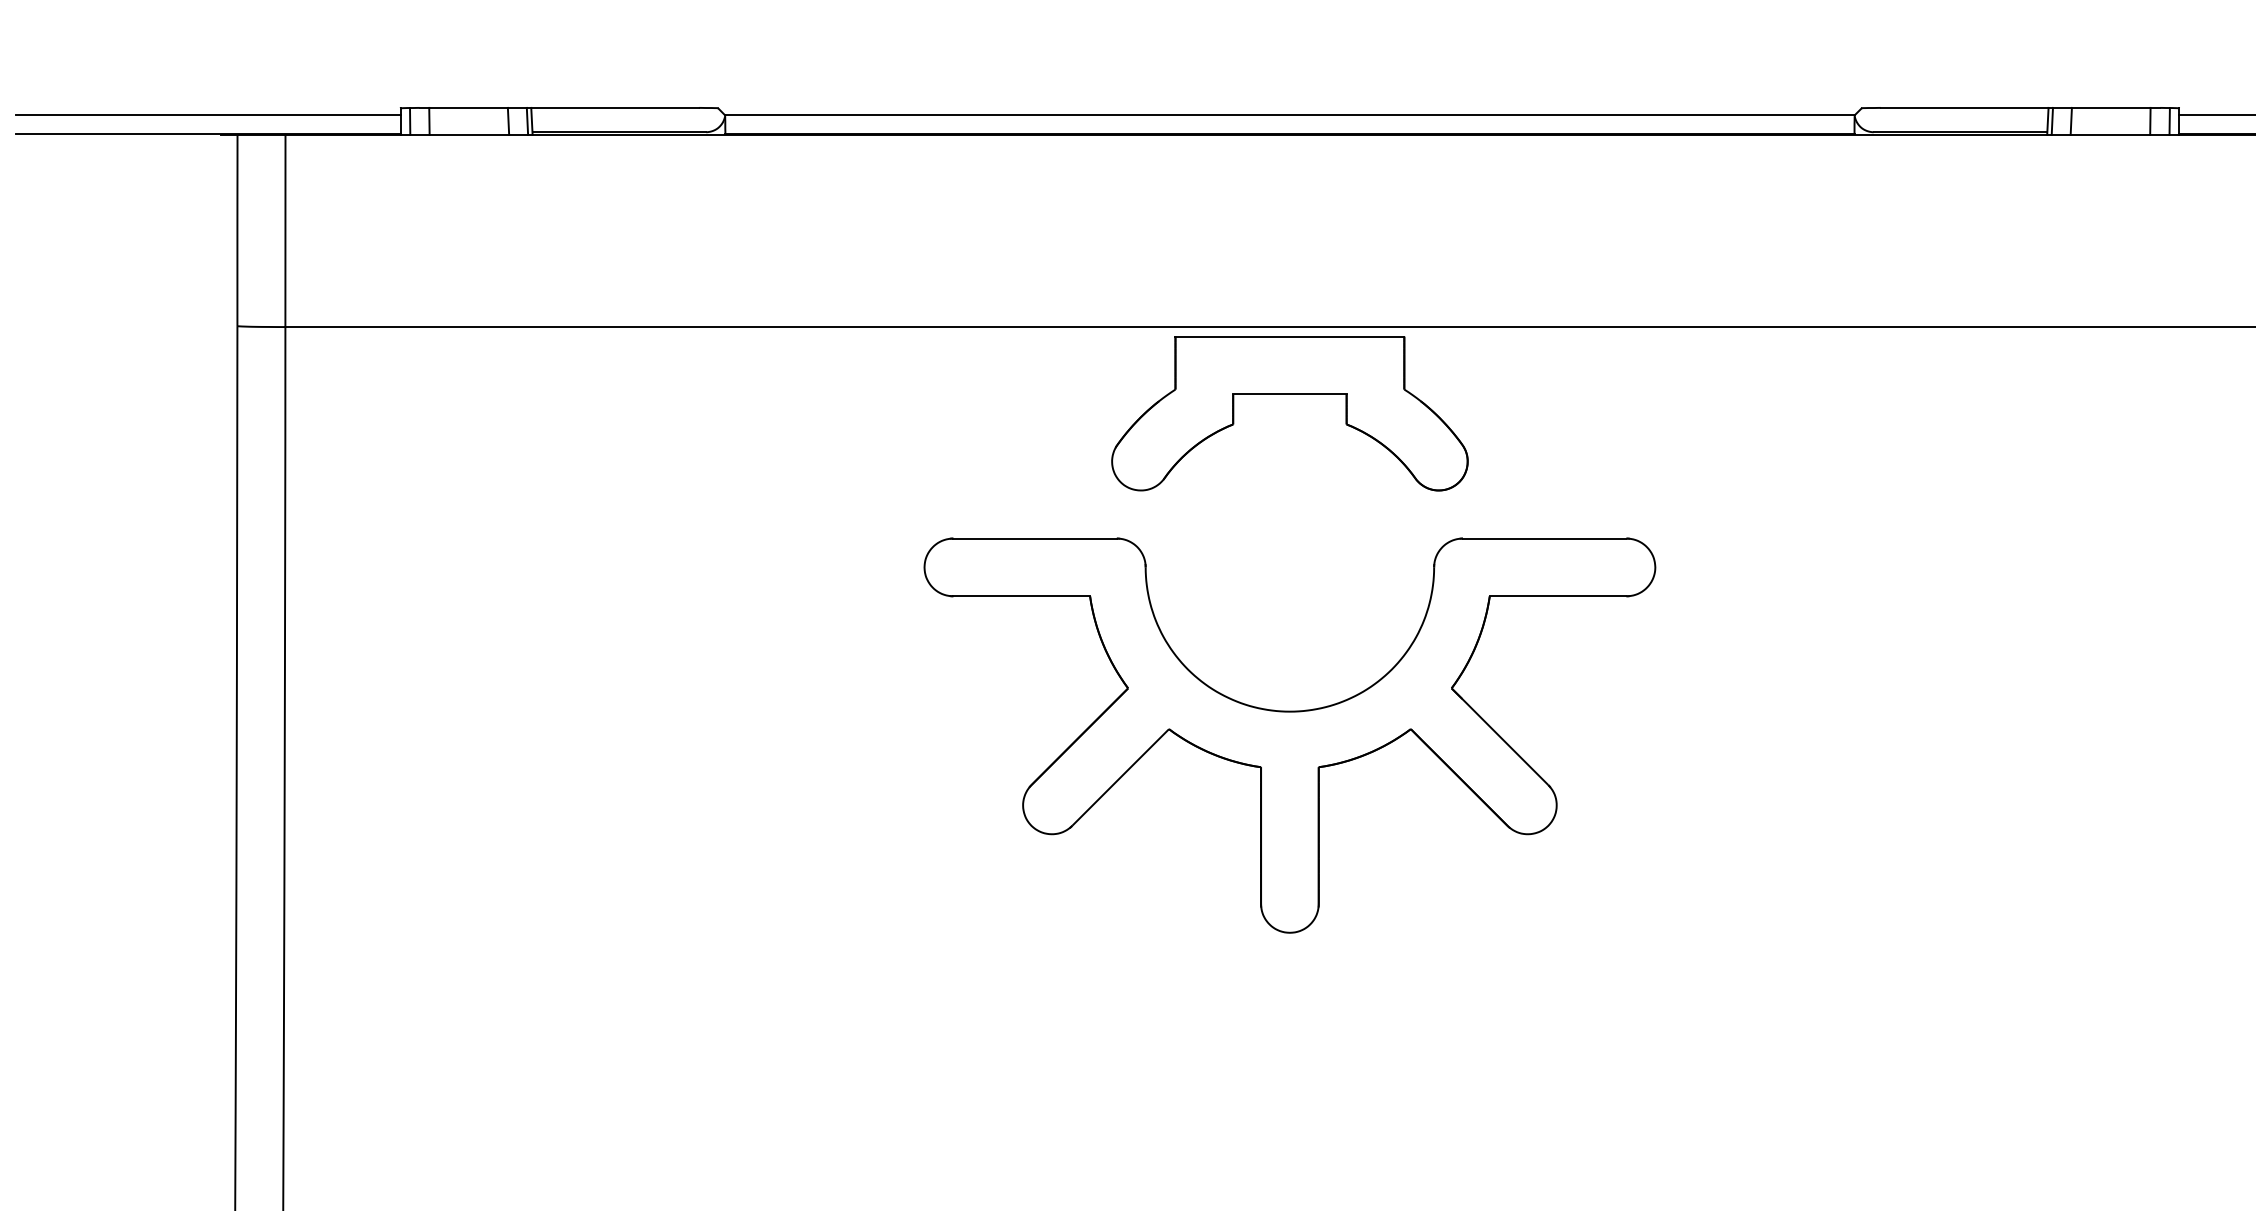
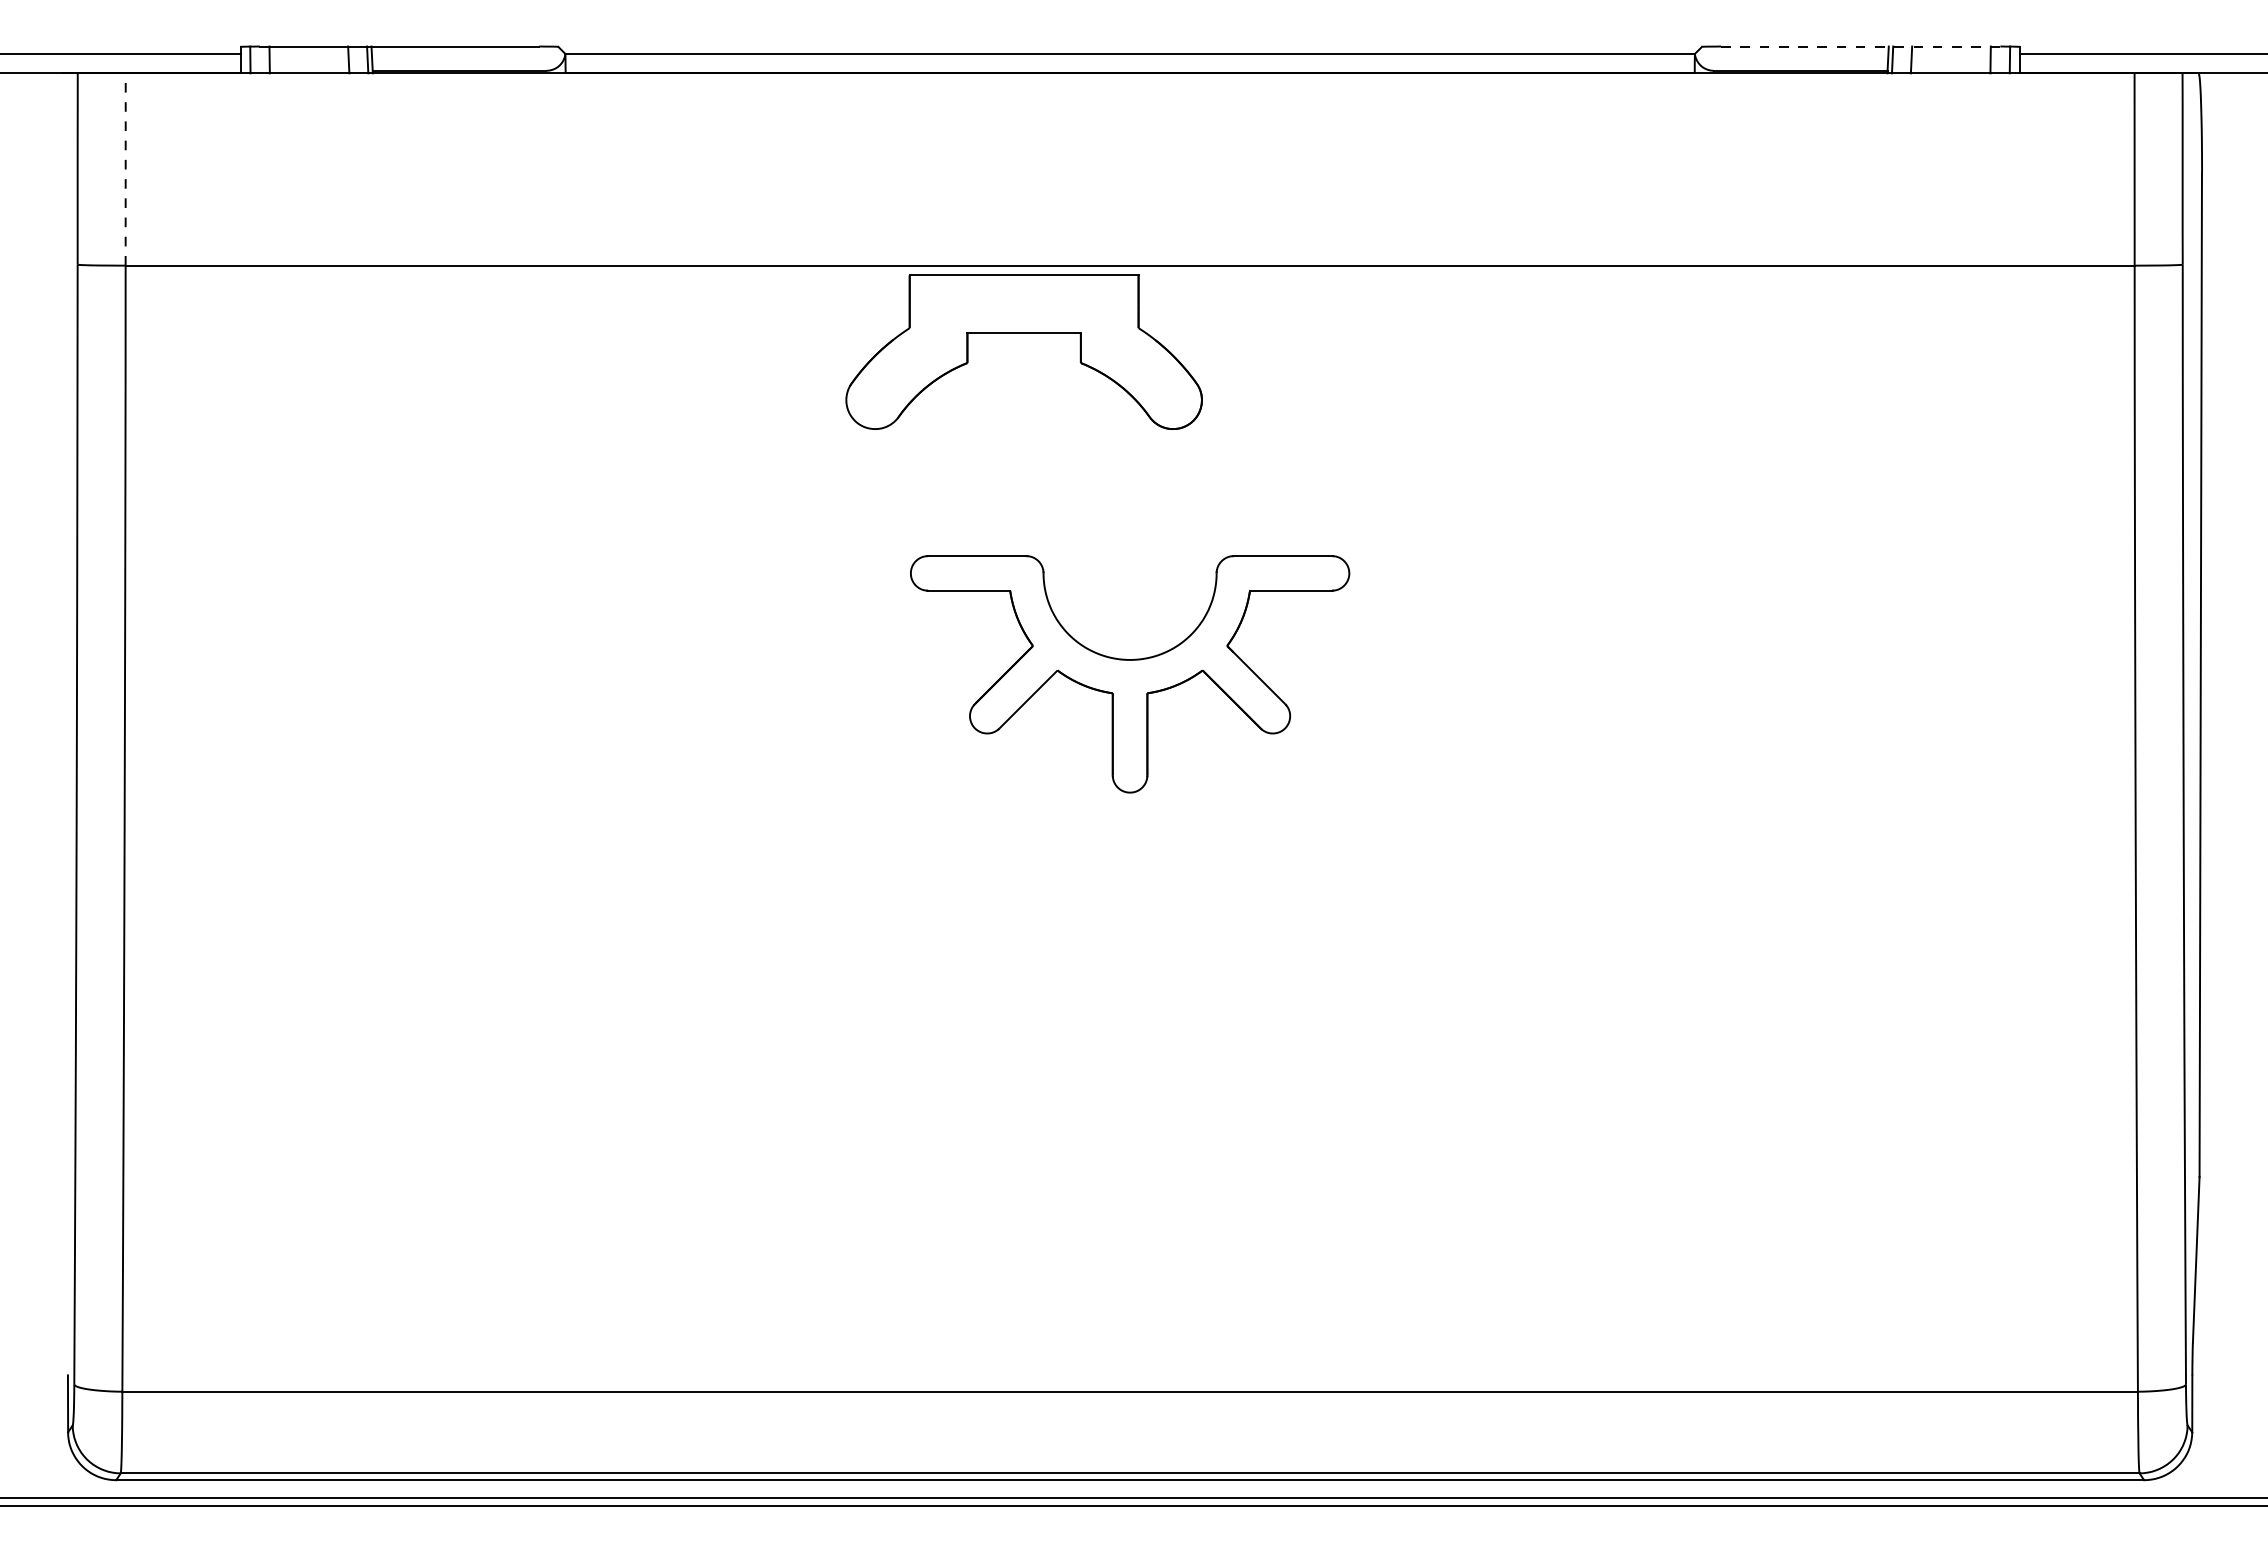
line: (2020, 107) -> (1860, 46), solid -> dashed
line: (285, 230) -> (125, 169), solid -> dashed
part: (1289, 394) -> (1023, 333), moved
part: (1289, 735) -> (1129, 674), size x0.6

